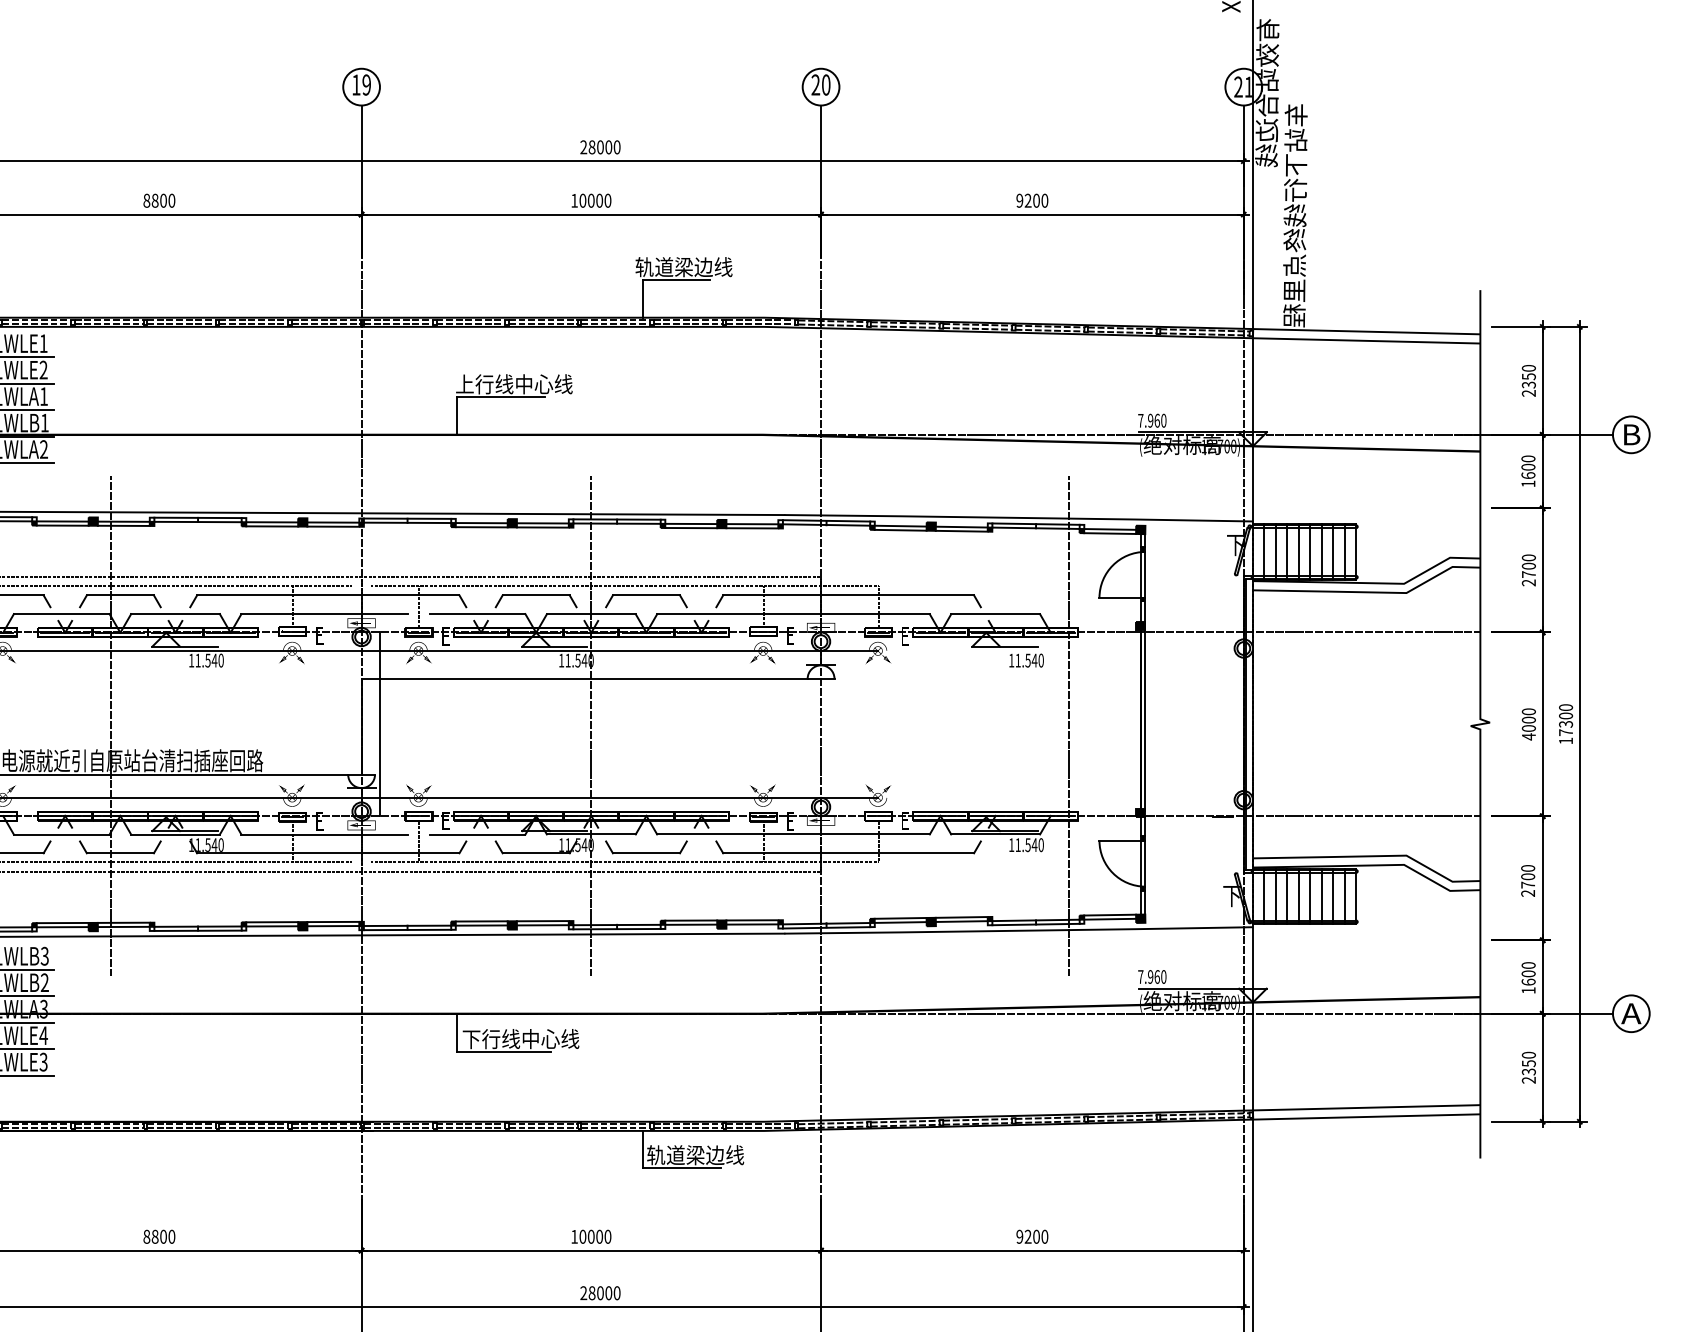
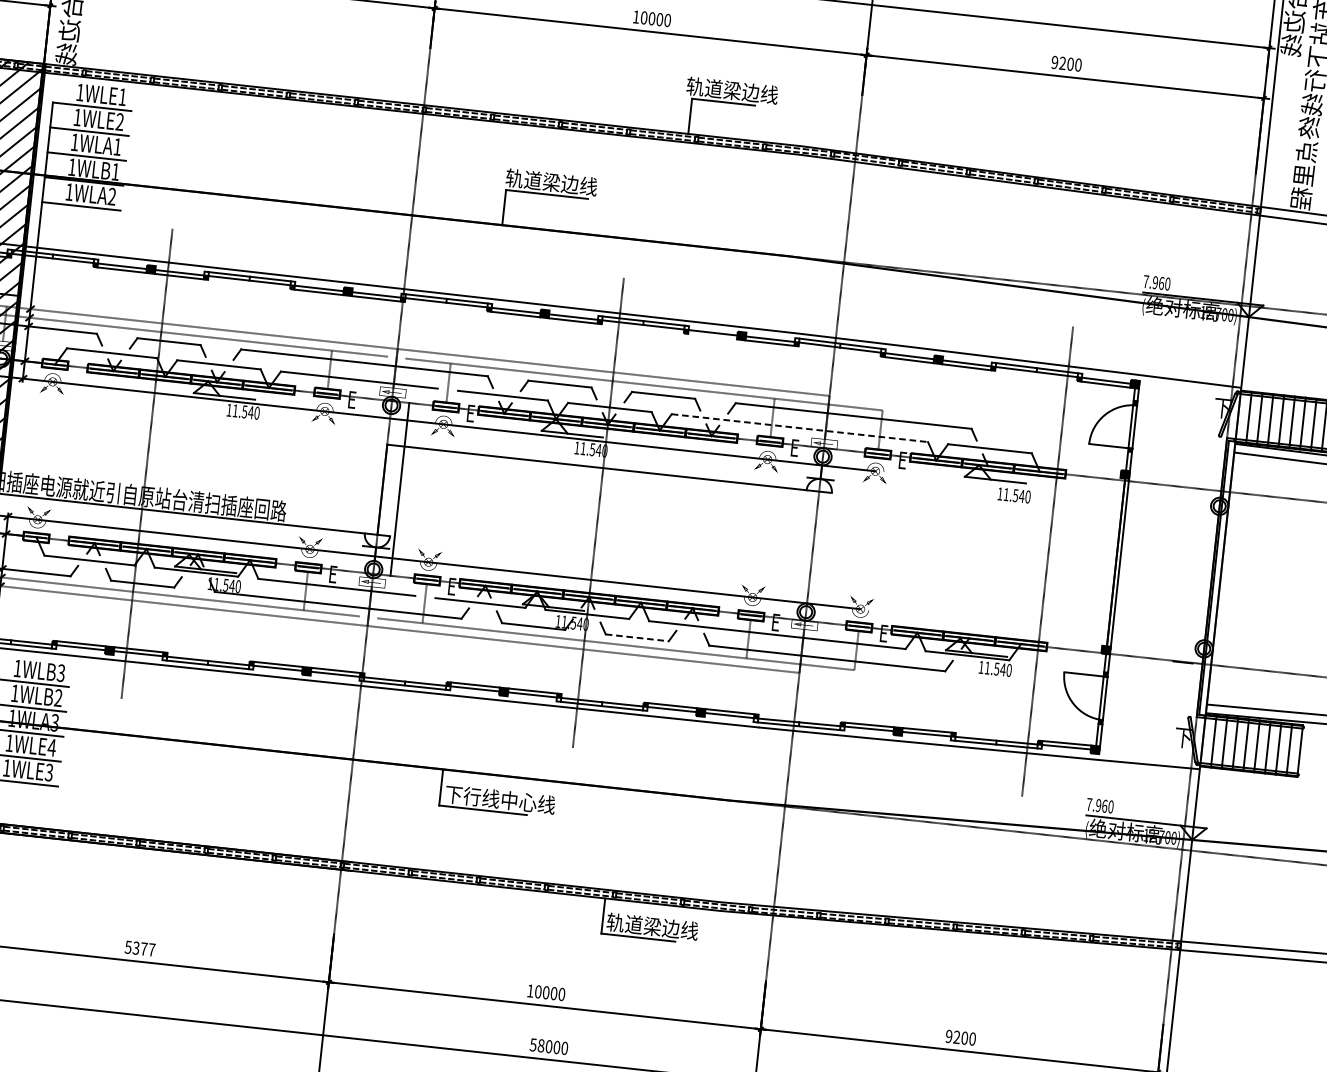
text: (514, 384) -> (561, 183), 上行线中心线 -> 轨道梁边线
line: (691, 528) -> (712, 337), removed
line: (794, 614) -> (800, 428), solid -> dashed
line: (646, 853) -> (637, 638), solid -> dashed
text: (159, 1236) -> (140, 948), 8800 -> 5377
text: (583, 1293) -> (533, 1045), 28000 -> 58000

